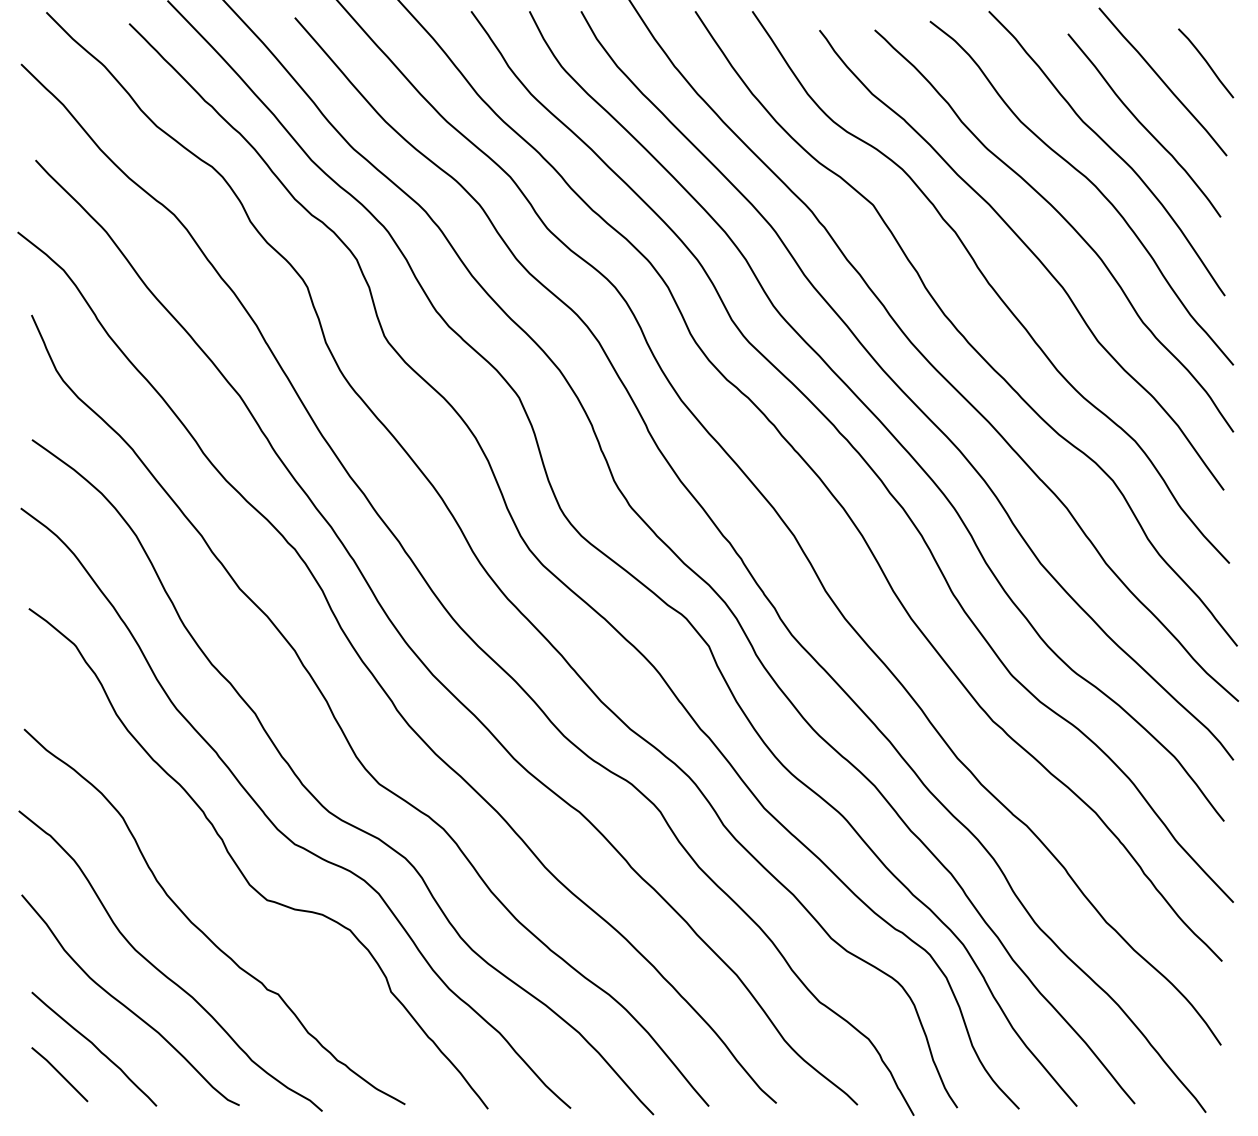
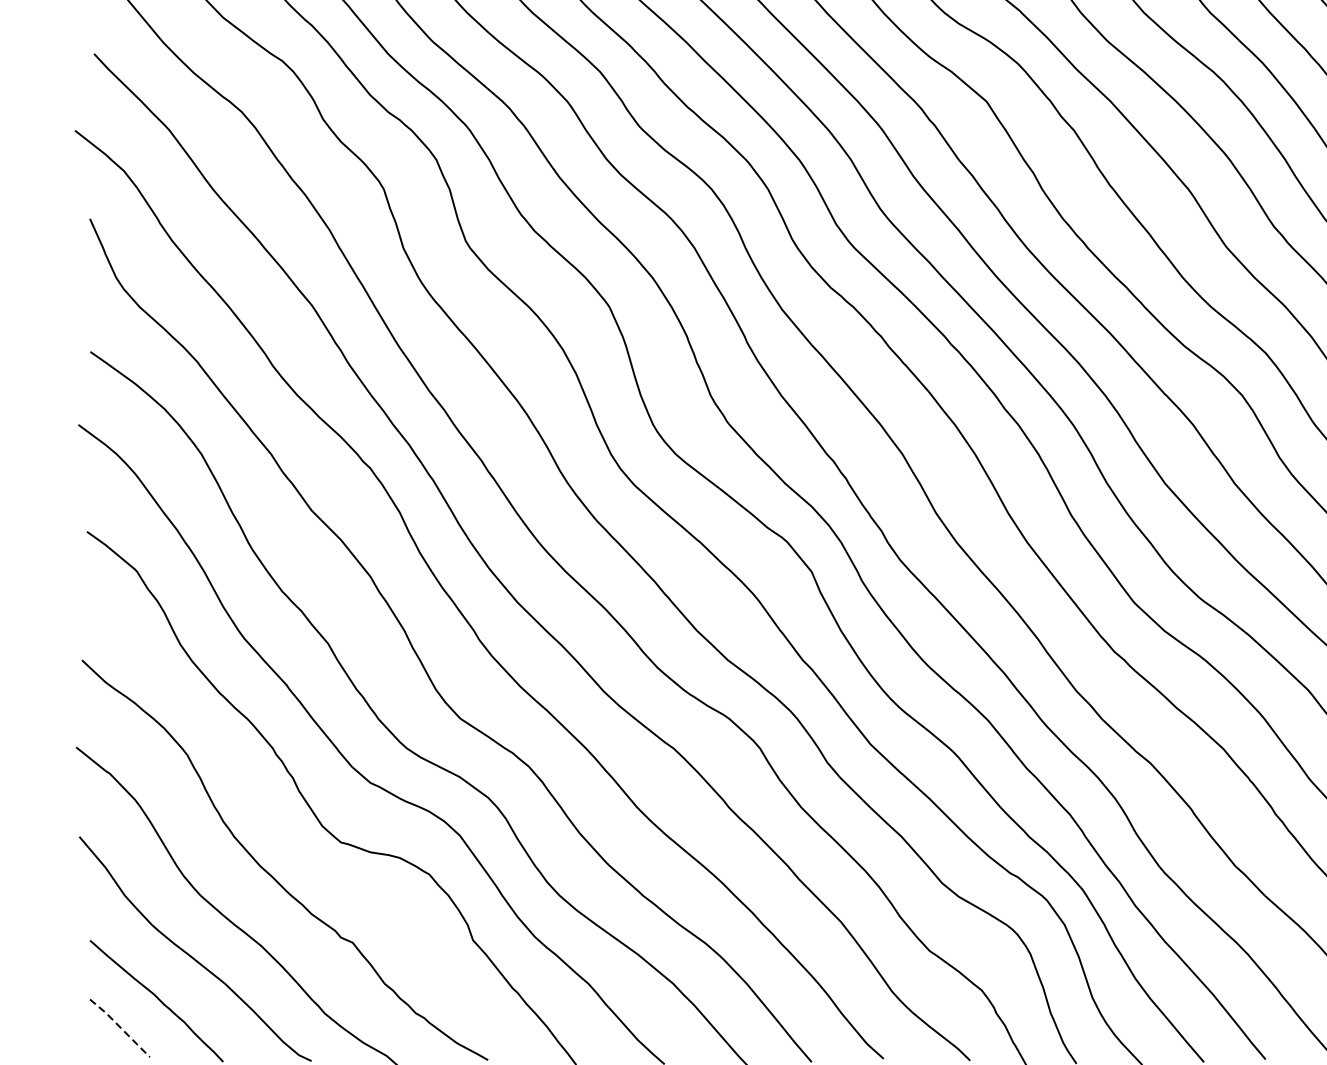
line: (59, 1073) -> (119, 1027), solid -> dashed

